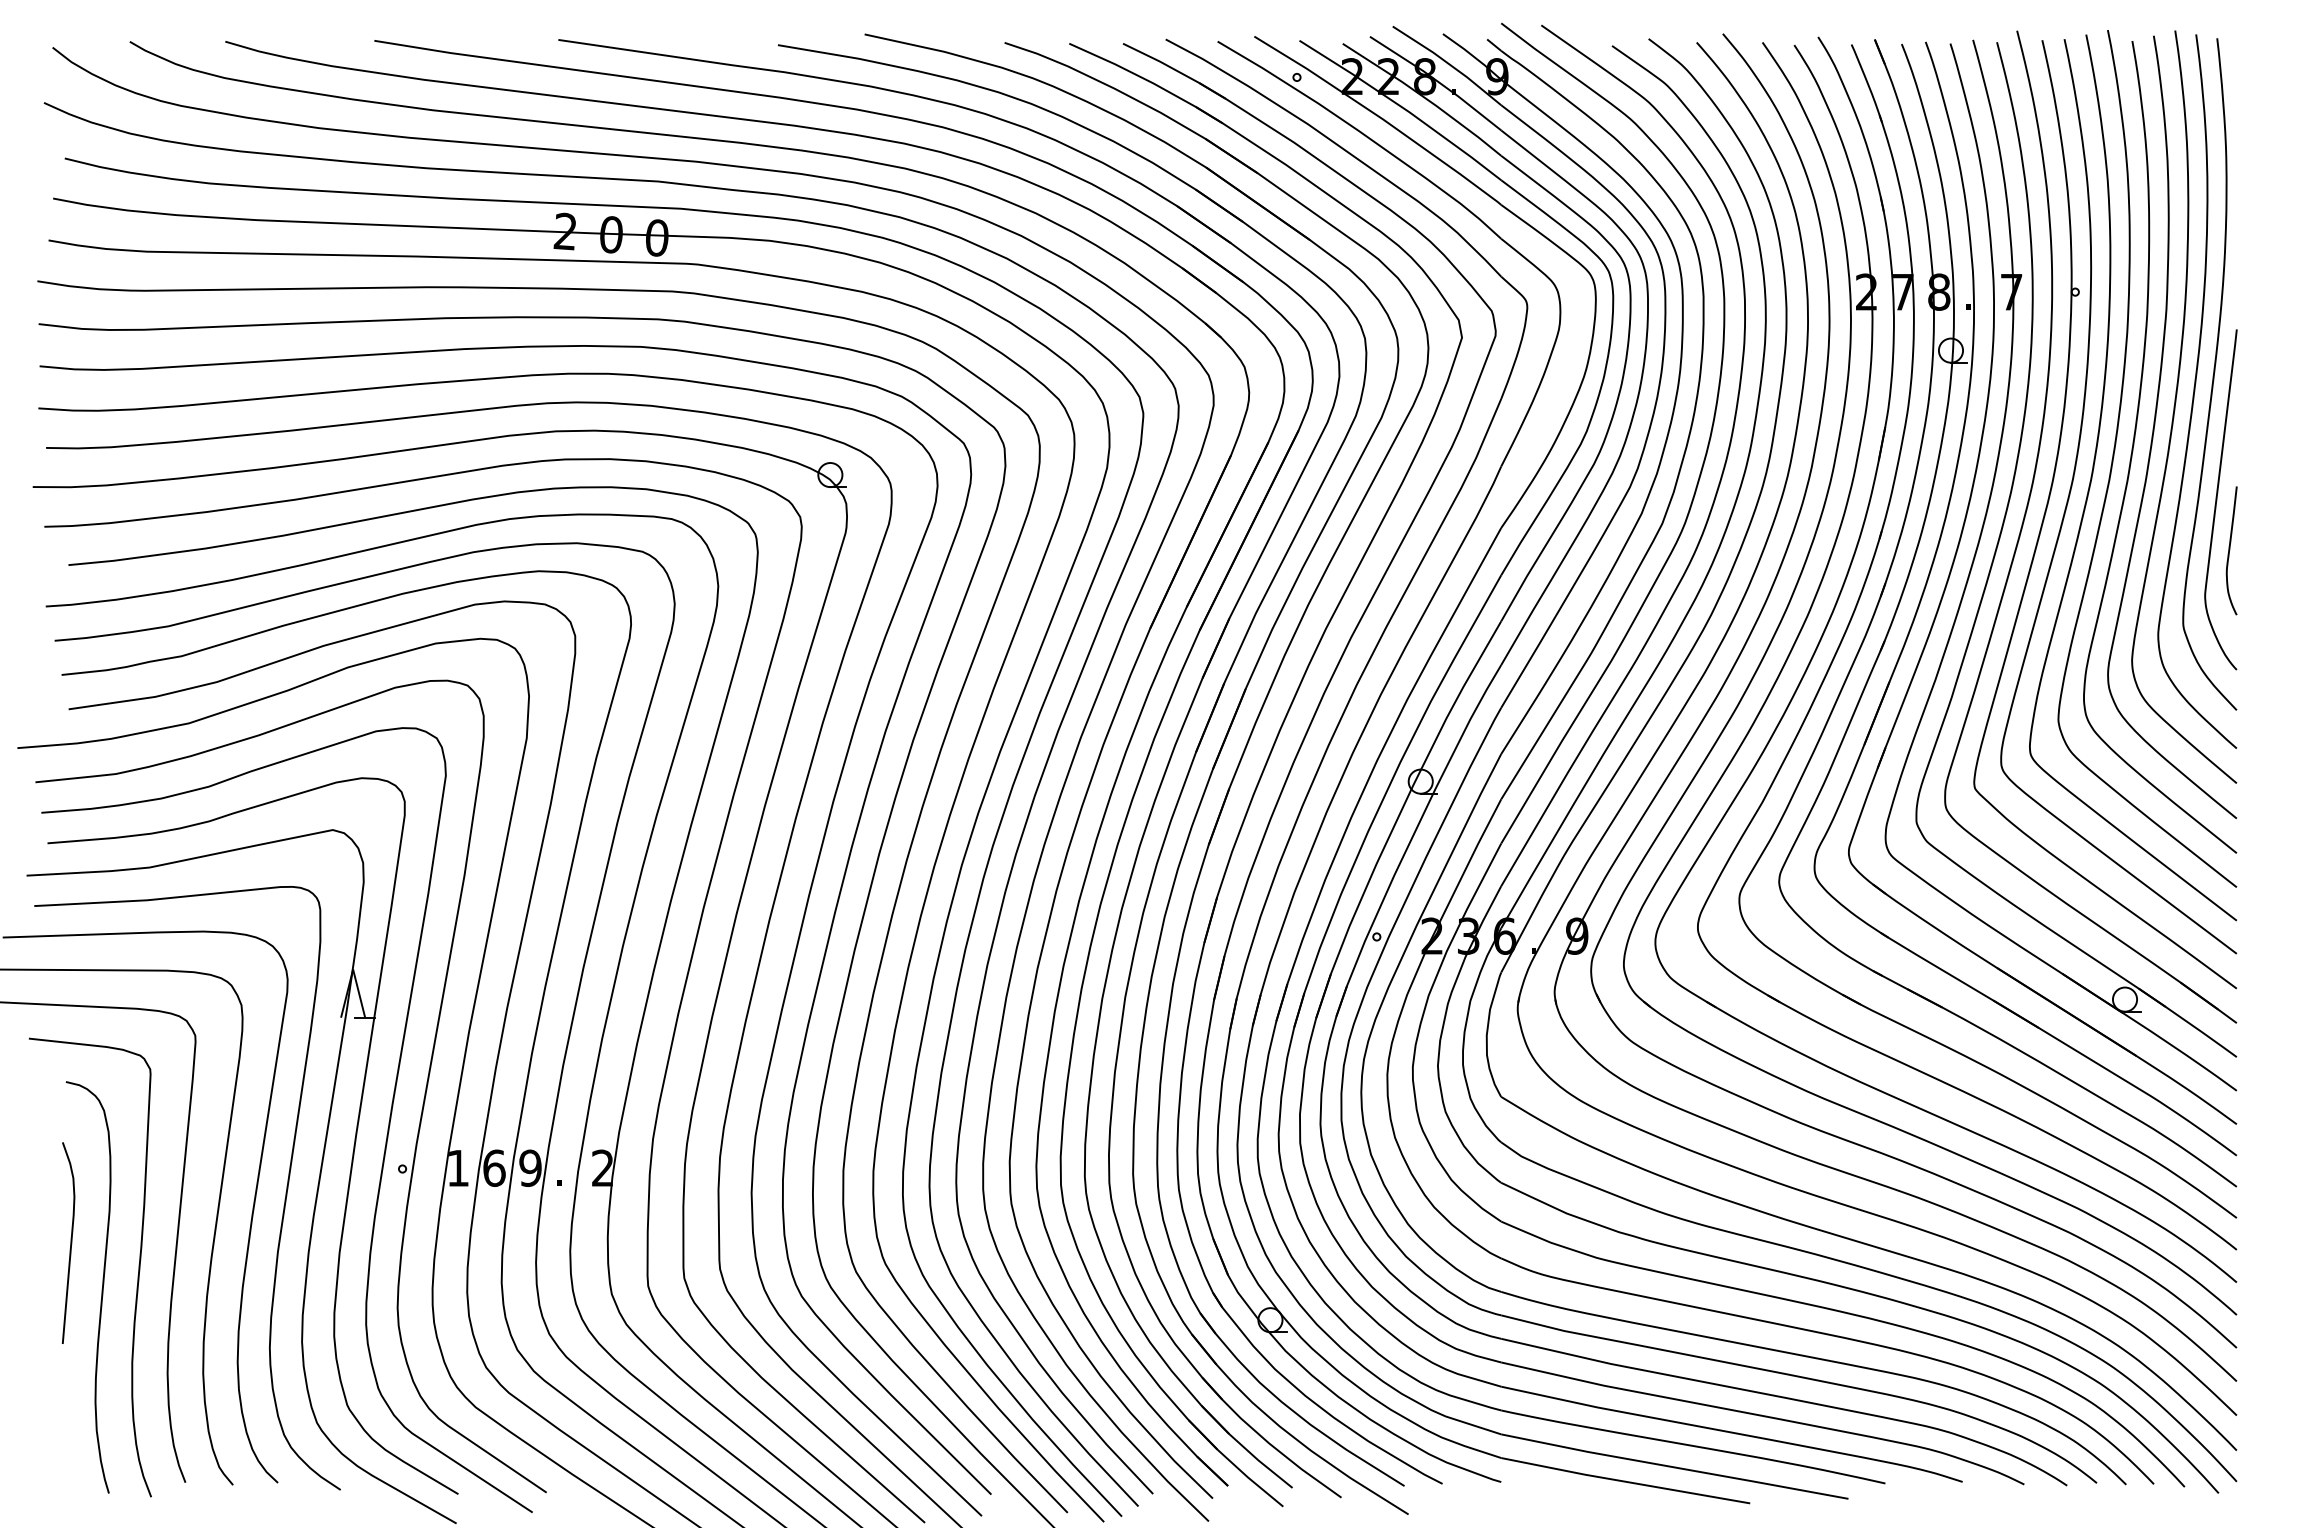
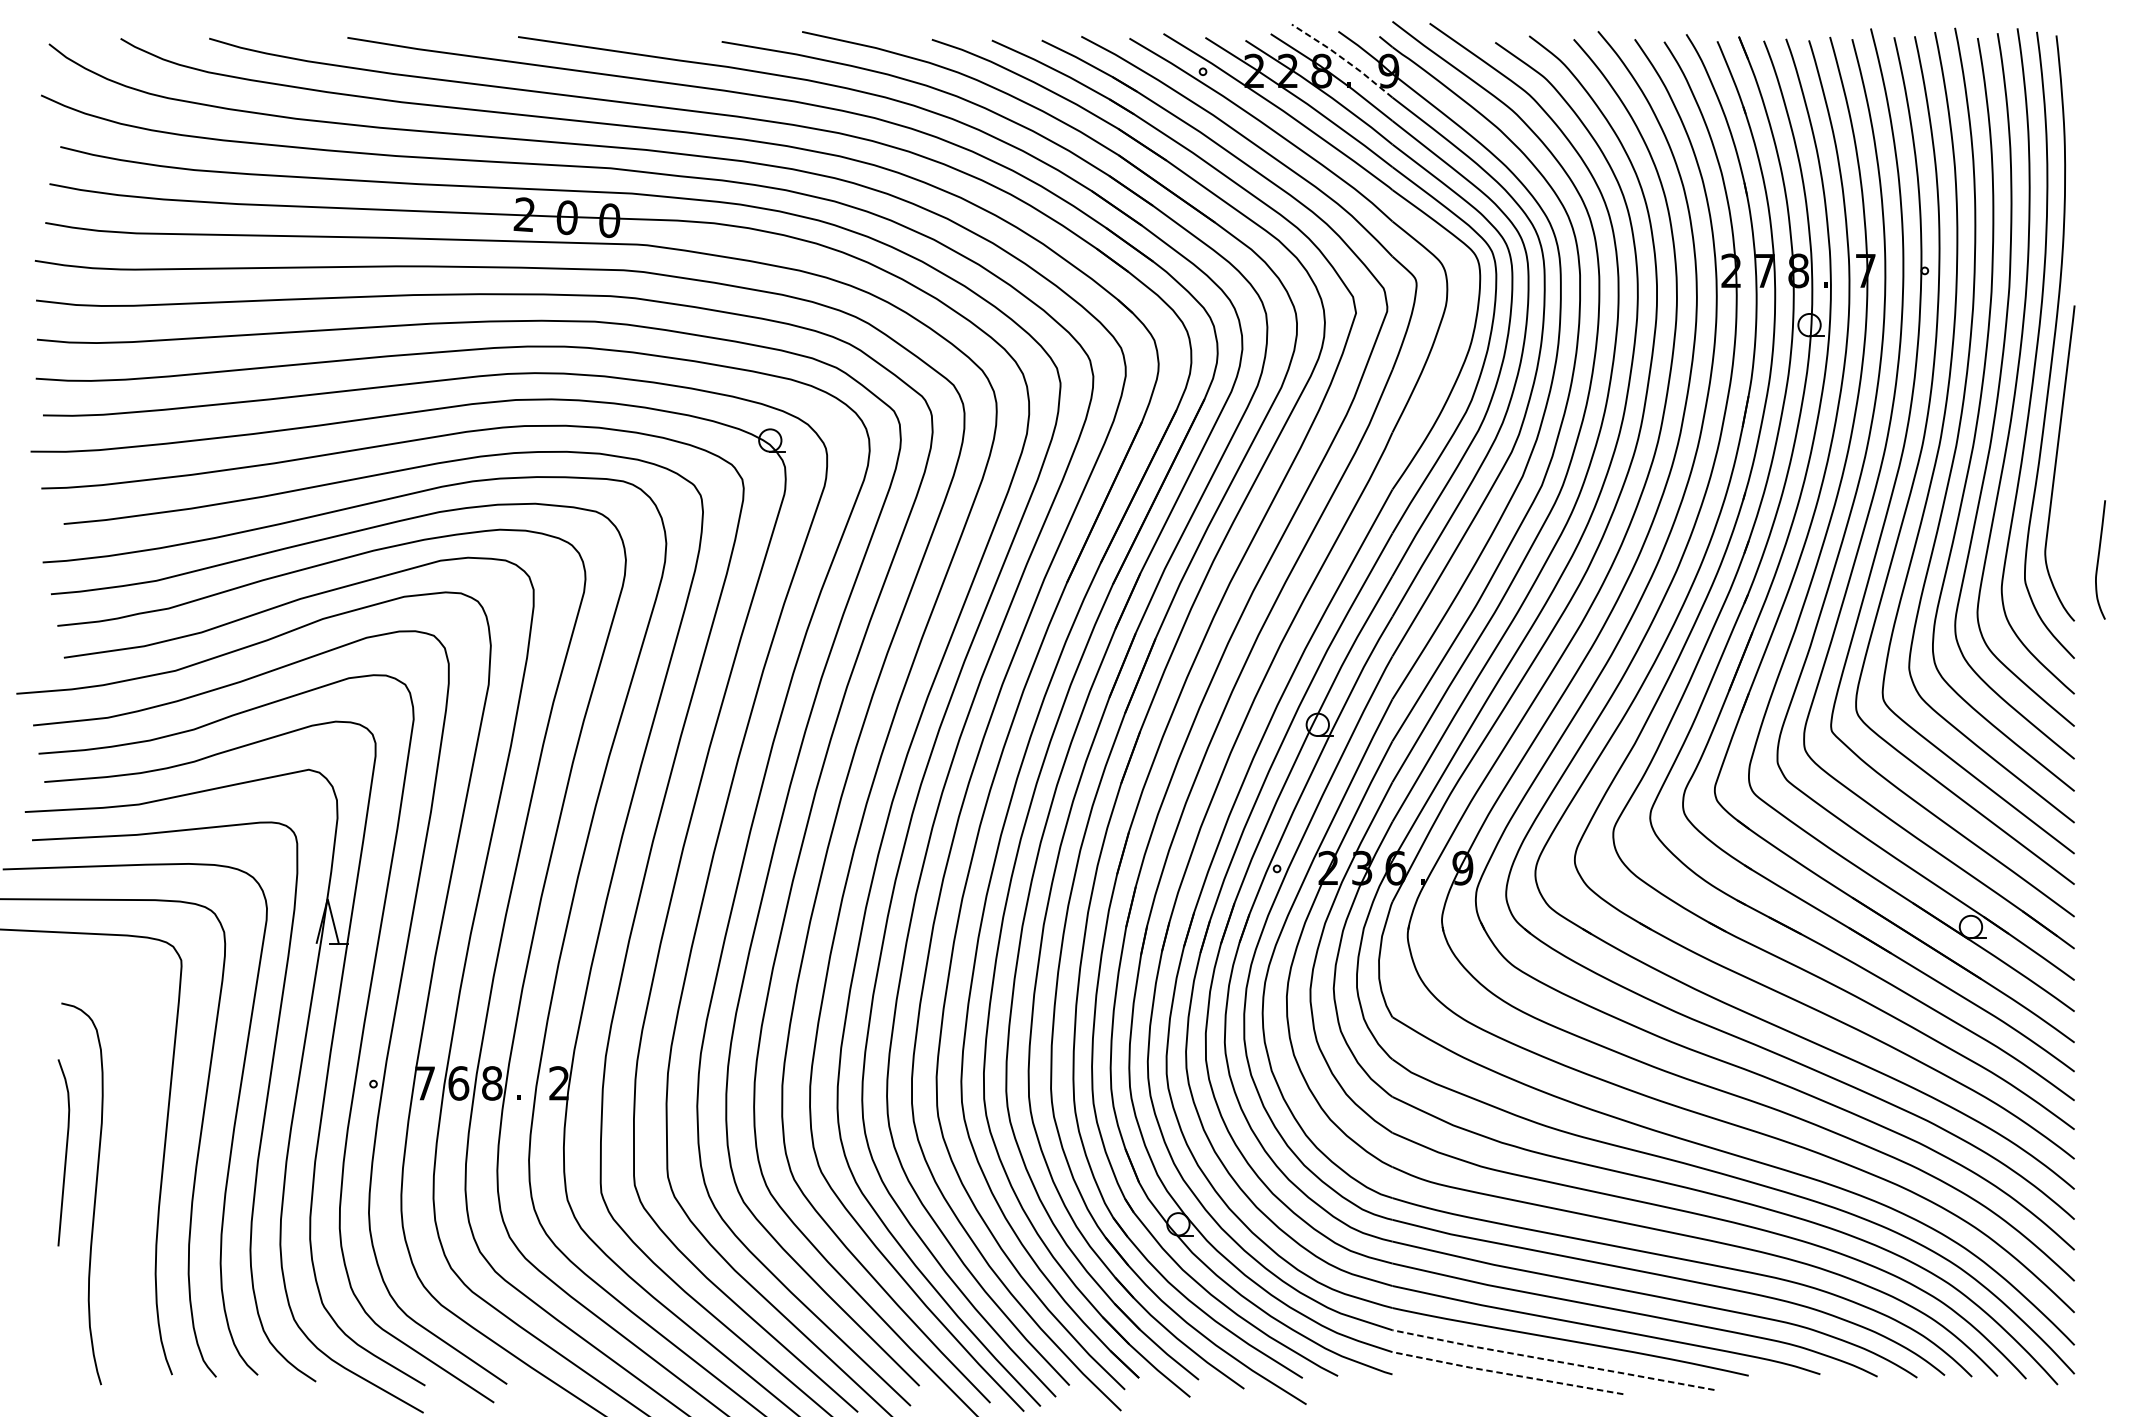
line: (1448, 63) -> (1343, 58), solid -> dashed
curve: (2230, 550) -> (2099, 559), moved
text: (530, 1167) -> (492, 1082), 9 -> 8
text: (457, 1168) -> (424, 1083), 1 -> 7
curve: (137, 1275) -> (127, 1182), removed
line: (1674, 1467) -> (1553, 1360), solid -> dashed
line: (1624, 1481) -> (1506, 1373), solid -> dashed

